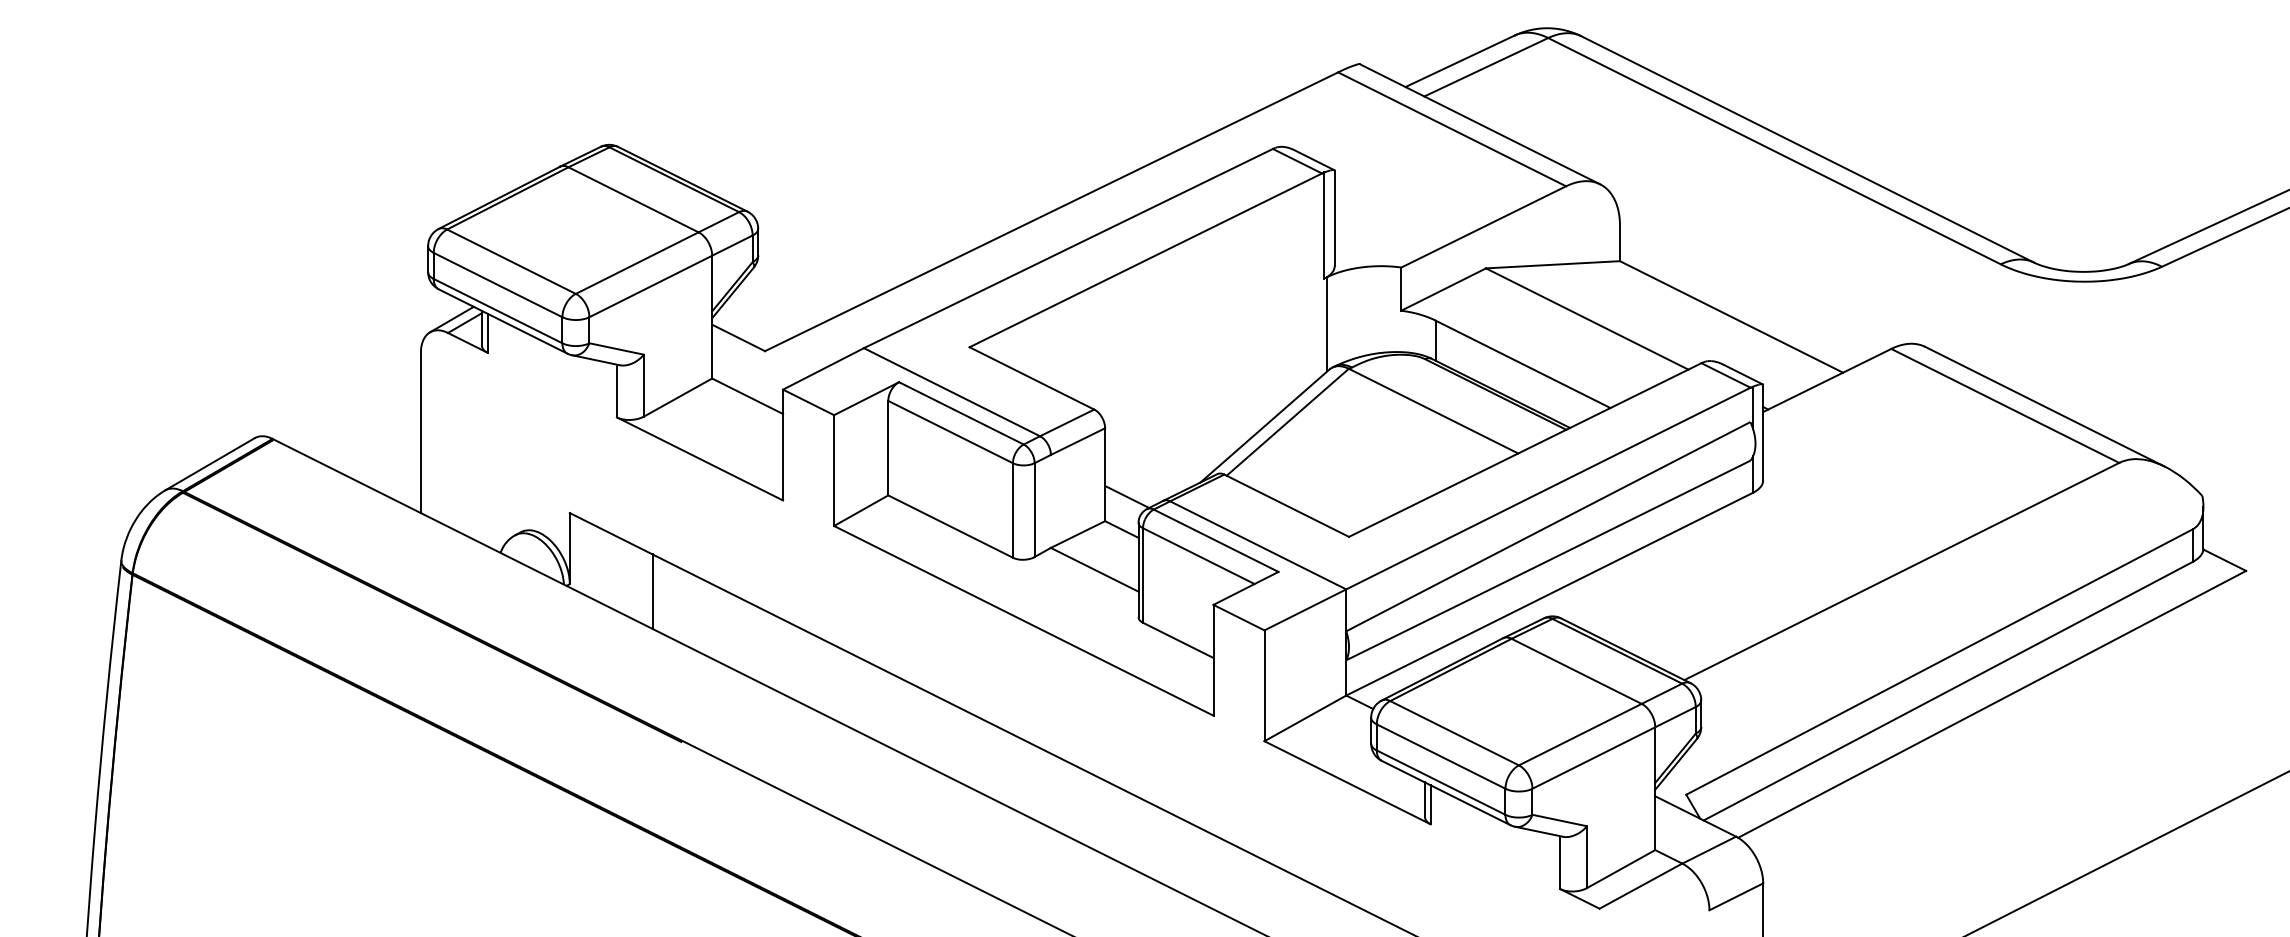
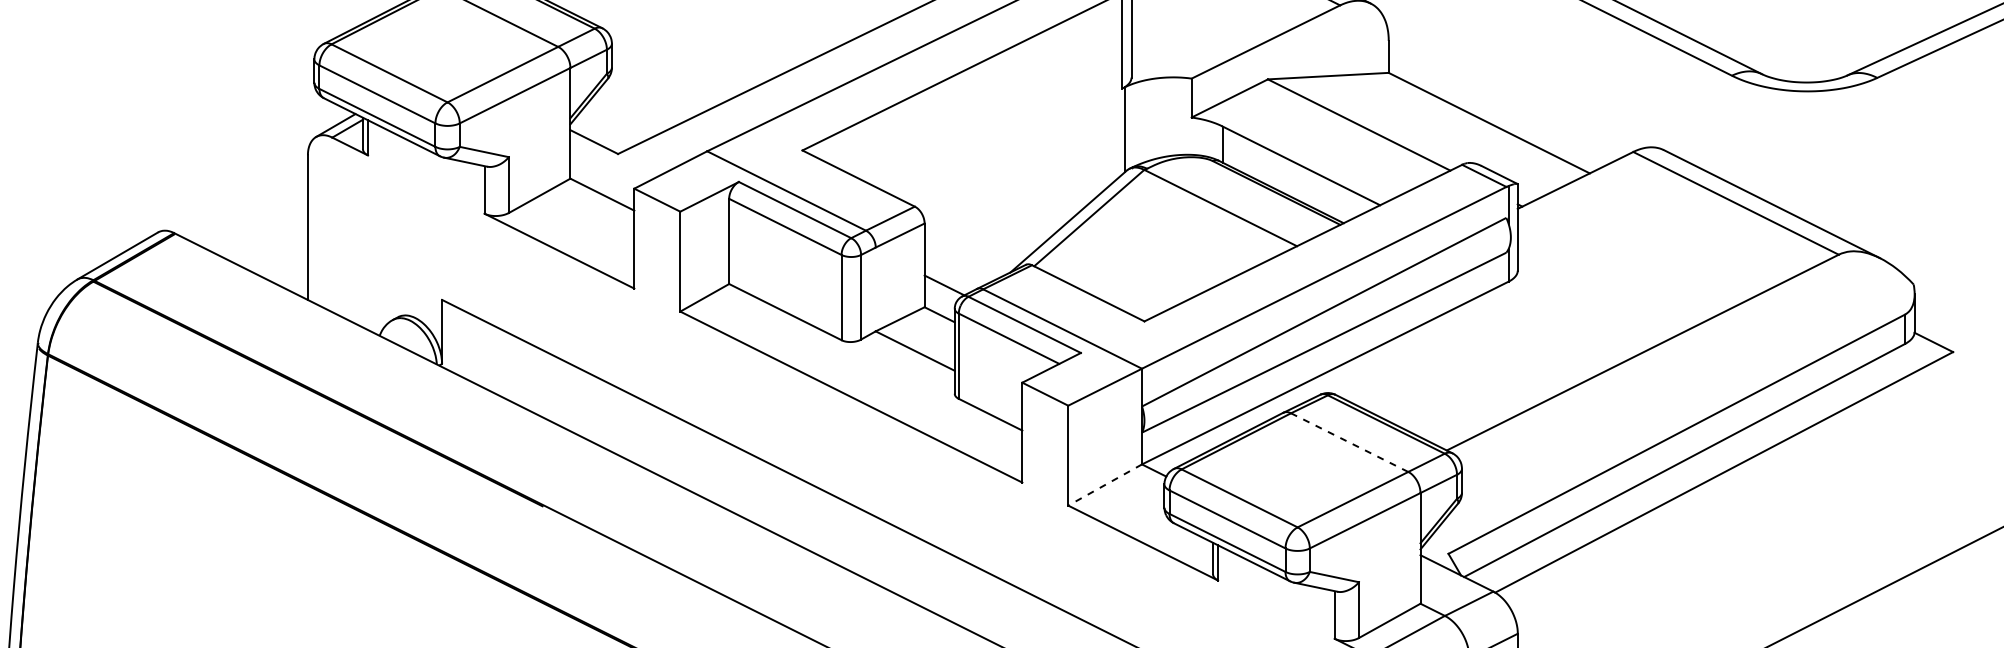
line: (652, 591) -> (516, 370), removed
line: (1576, 671) -> (1349, 442), solid -> dashed
line: (1305, 718) -> (1105, 485), solid -> dashed

